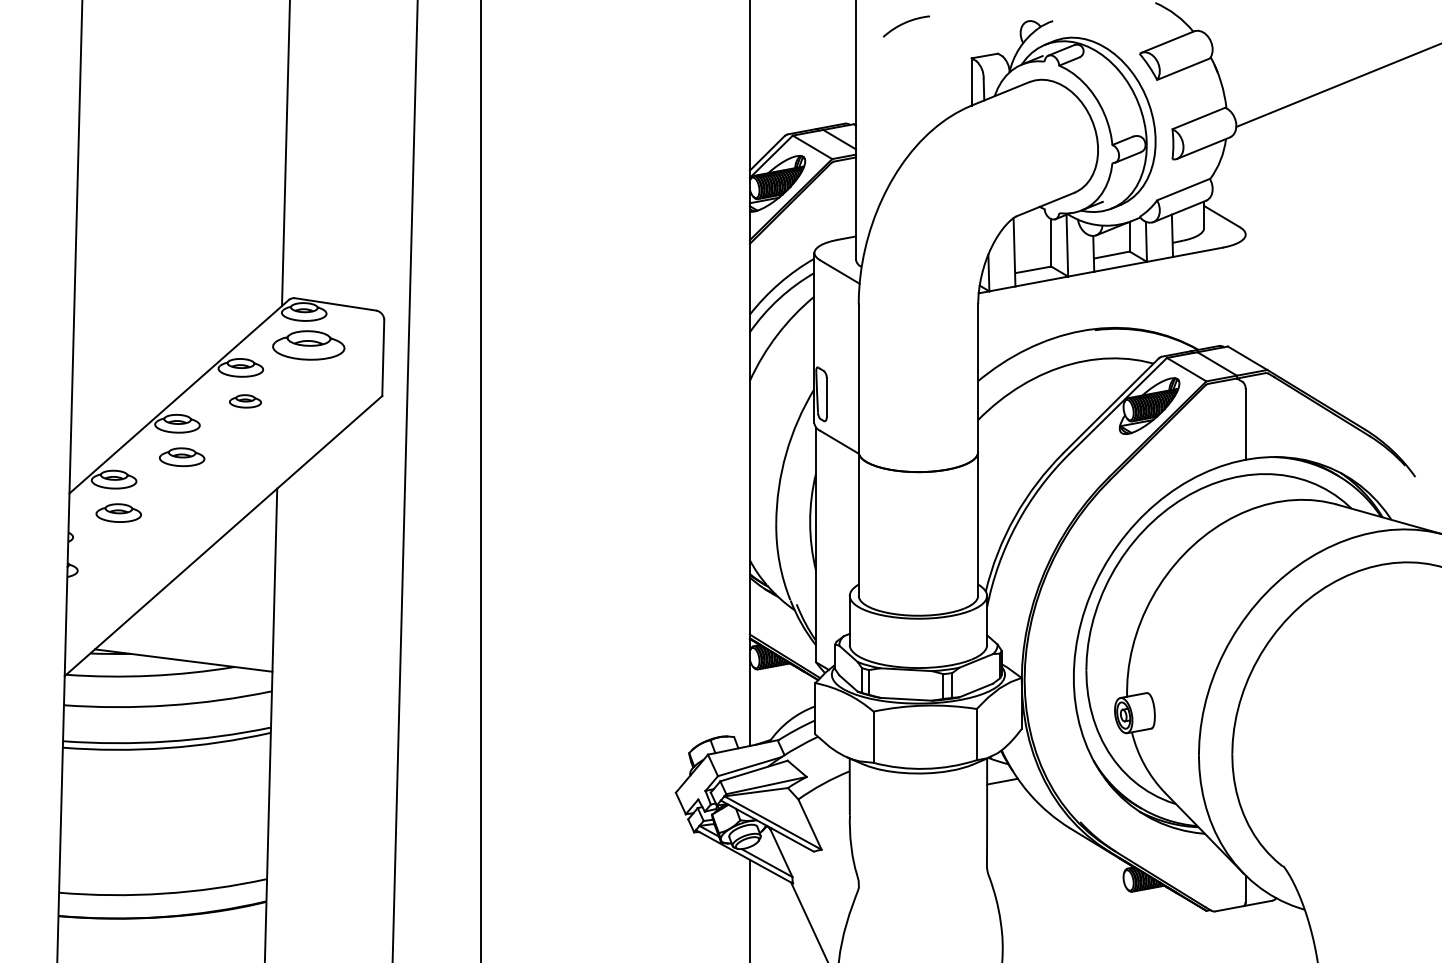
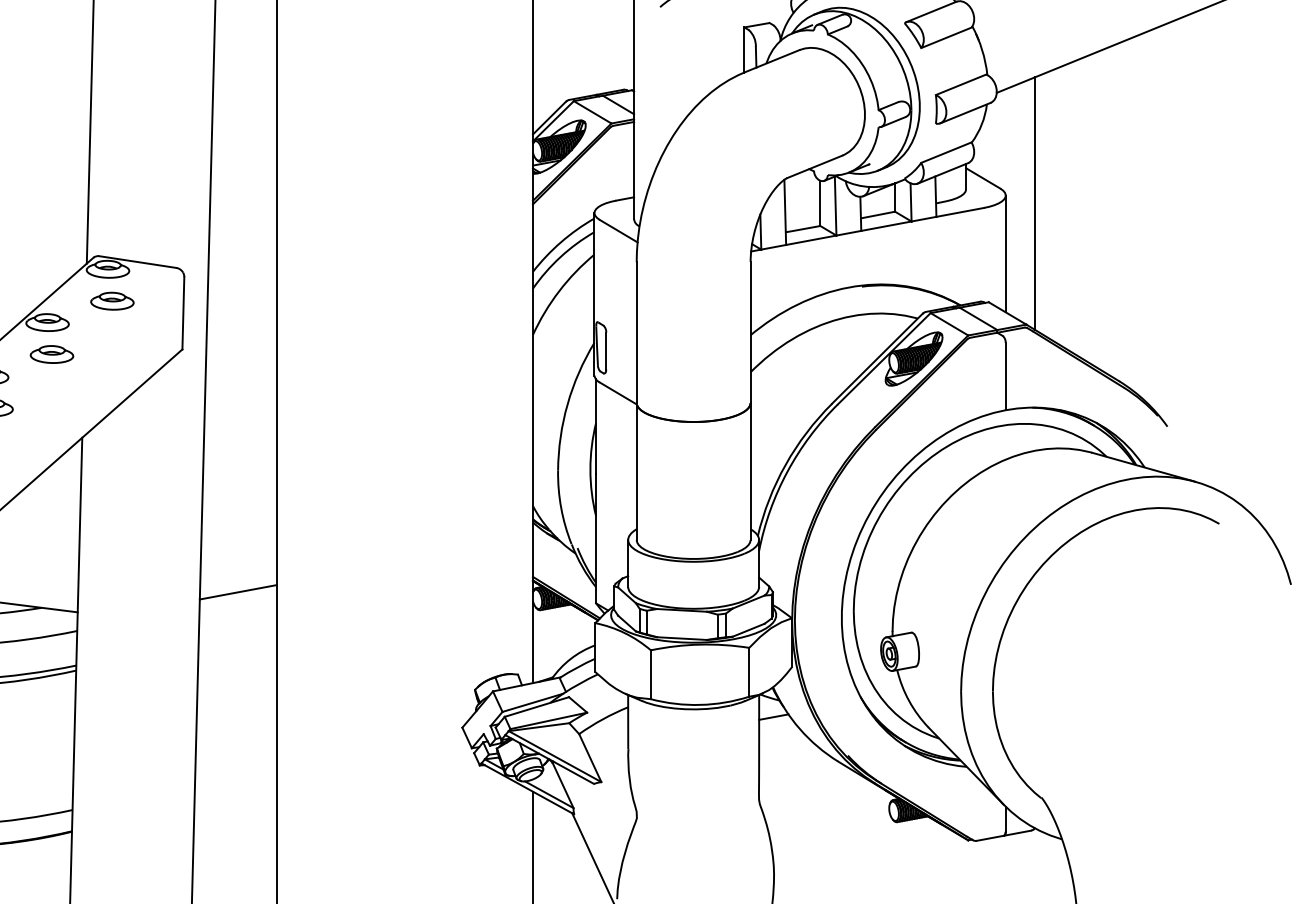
line: (1276, 242) -> (1035, 203), added
line: (1245, 295) -> (1005, 253), added
part: (308, 345) -> (112, 301), size x0.62
part: (245, 401) -> (52, 354), size x1.43
line: (440, 650) -> (237, 592), added

